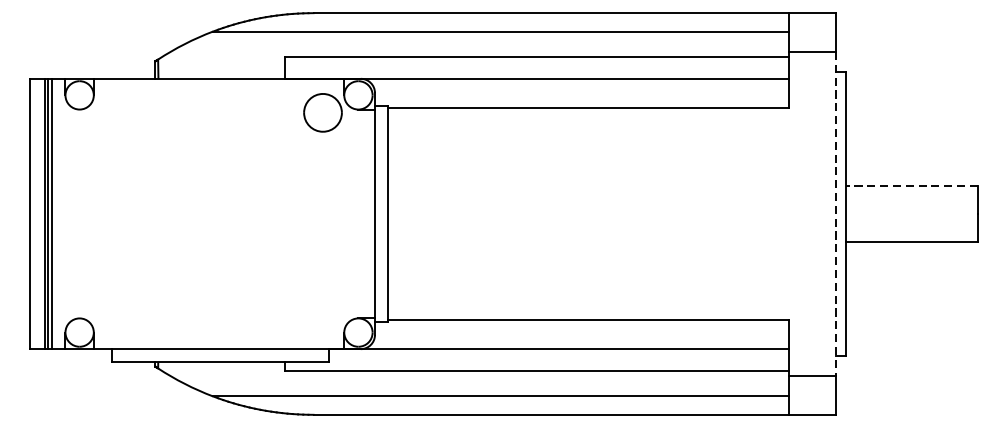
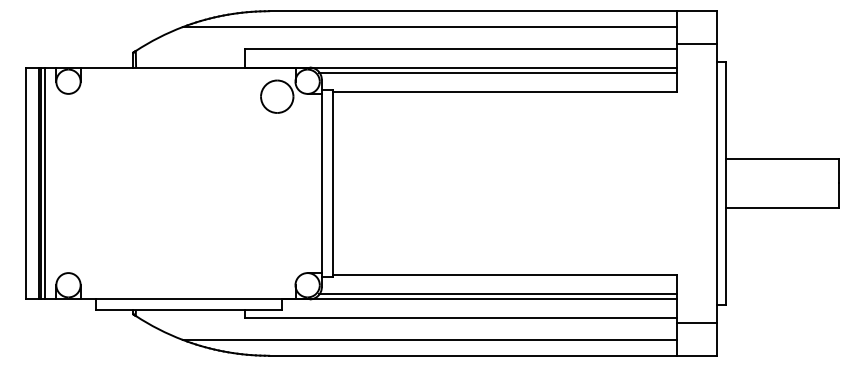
line: (579, 84) -> (497, 72), added
line: (912, 186) -> (782, 159), dashed -> solid
line: (836, 214) -> (717, 183), dashed -> solid
line: (579, 343) -> (497, 294), added

